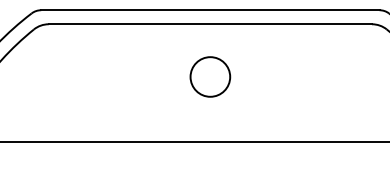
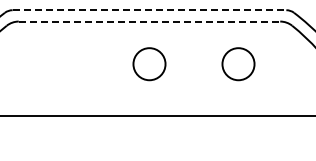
line: (210, 10) -> (149, 10), solid -> dashed
line: (210, 24) -> (149, 21), solid -> dashed
circle: (320, 77) -> (238, 64), added

